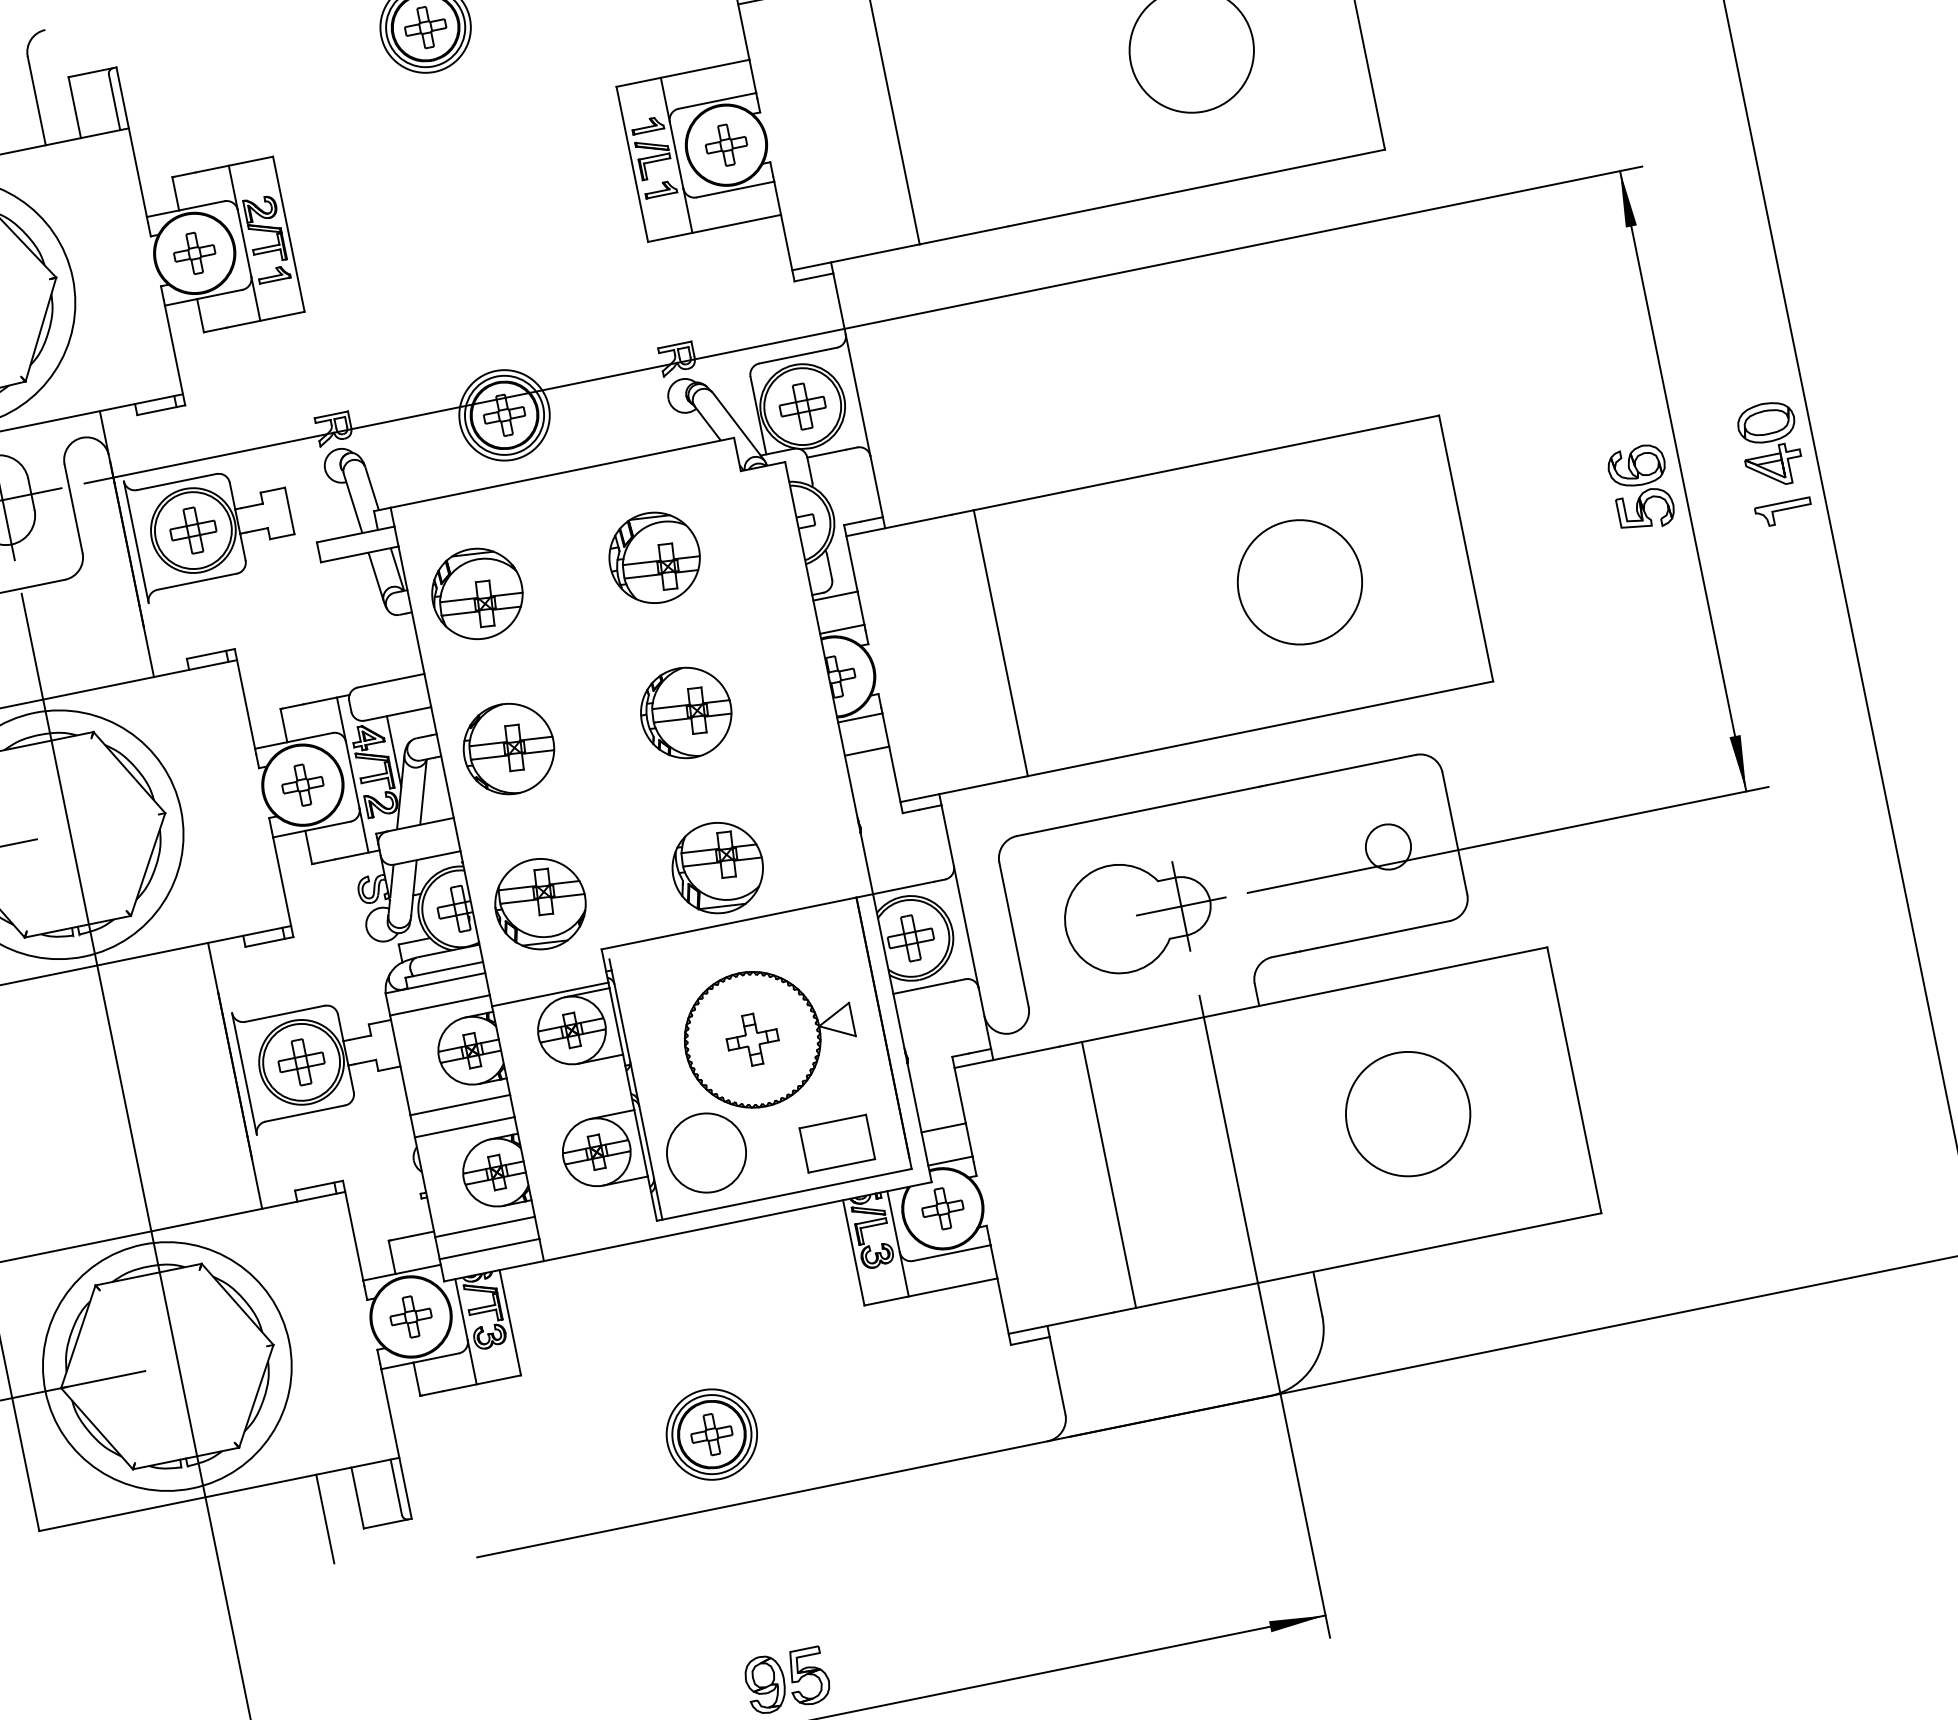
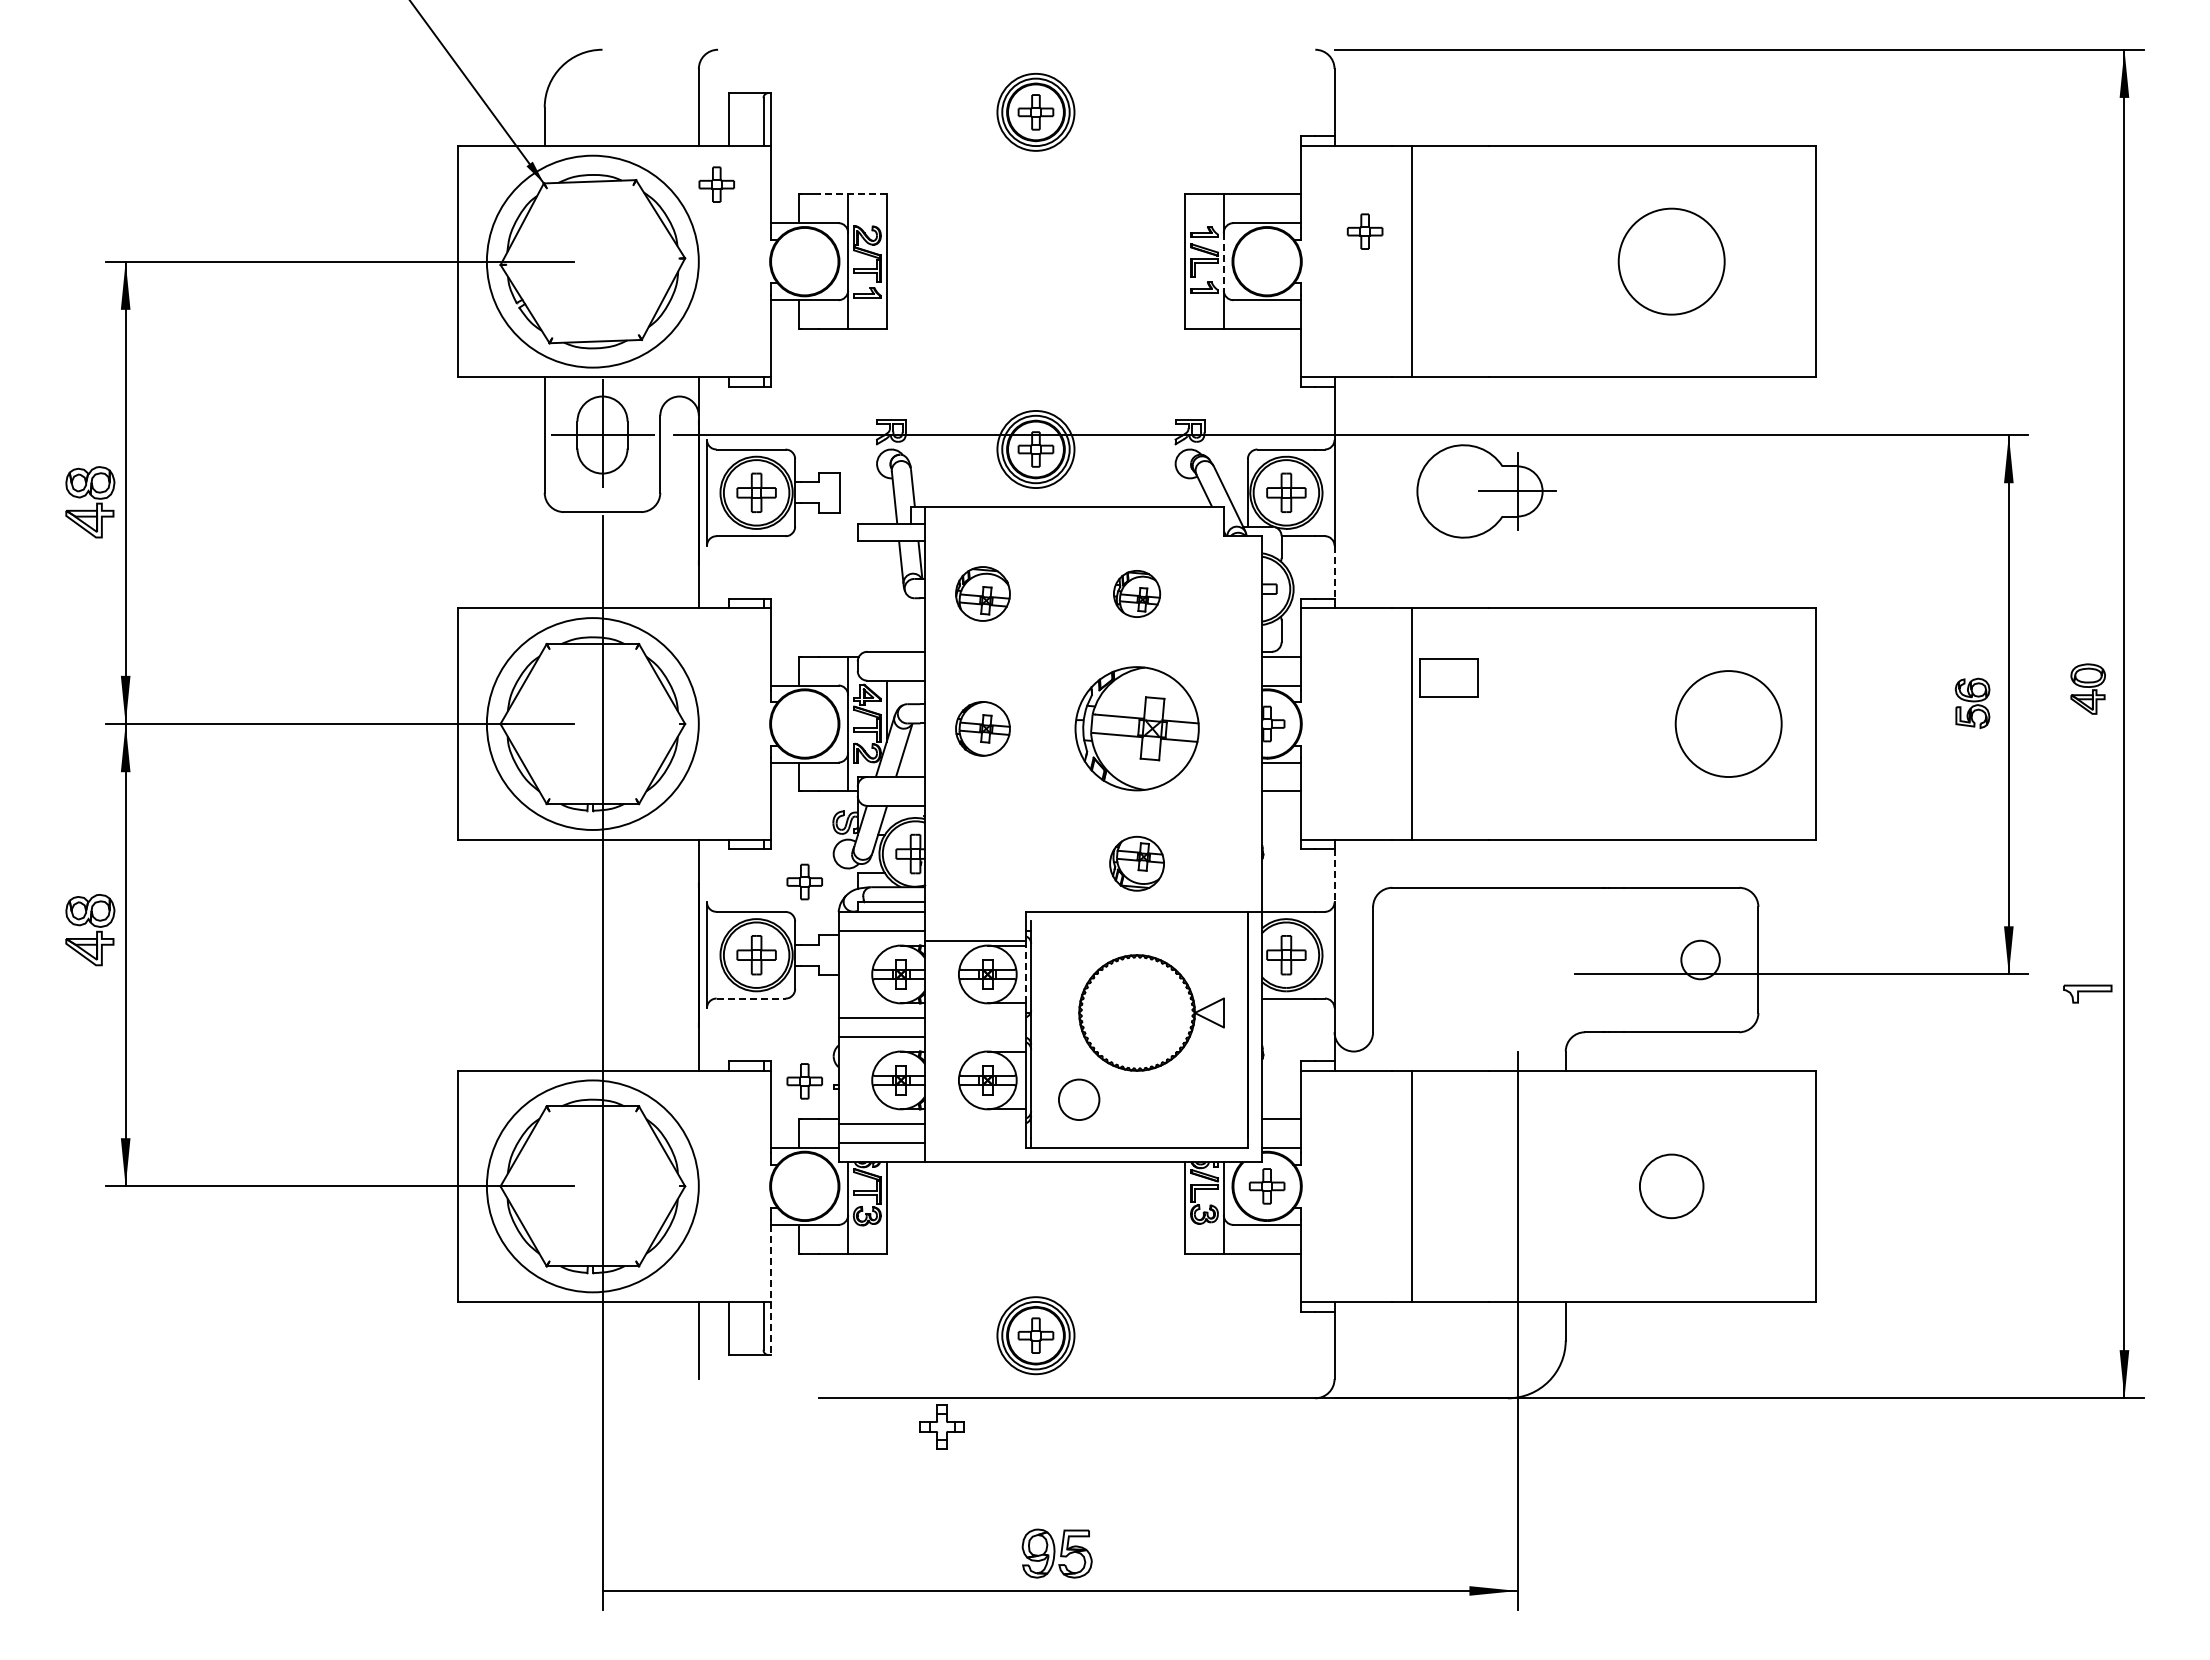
part: (725, 145) -> (1364, 231), moved
line: (676, 155) -> (1223, 261), solid -> dashed
line: (233, 165) -> (852, 194), solid -> dashed
part: (194, 253) -> (716, 184), moved
part: (1771, 443) -> (2088, 688), size x0.7
line: (876, 486) -> (1334, 572), solid -> dashed
part: (1641, 488) -> (1972, 703), size x0.7
part: (1783, 512) -> (2087, 993), moved
part: (653, 557) -> (1136, 593), size x0.6
circle: (1299, 581) -> (1728, 723), moved
part: (476, 593) -> (982, 593), size x0.7
part: (685, 712) -> (1136, 728), size x1.6
part: (508, 748) -> (982, 728), size x0.7
part: (302, 784) -> (804, 881), moved
line: (947, 836) -> (1334, 876), solid -> dashed
part: (717, 867) -> (1136, 863), size x0.7
part: (539, 904) -> (982, 863), removed
part: (1145, 913) -> (1486, 491), moved
line: (616, 1021) -> (1026, 974), solid -> dashed
part: (751, 1039) -> (941, 1426), moved
line: (305, 1113) -> (751, 998), solid -> dashed
circle: (1407, 1114) -> (1671, 1186), size x0.6
part: (836, 1143) -> (1448, 677), moved
circle: (705, 1153) -> (1078, 1099), size x0.6
part: (410, 1317) -> (804, 1081), moved
line: (397, 1444) -> (771, 1290), solid -> dashed

